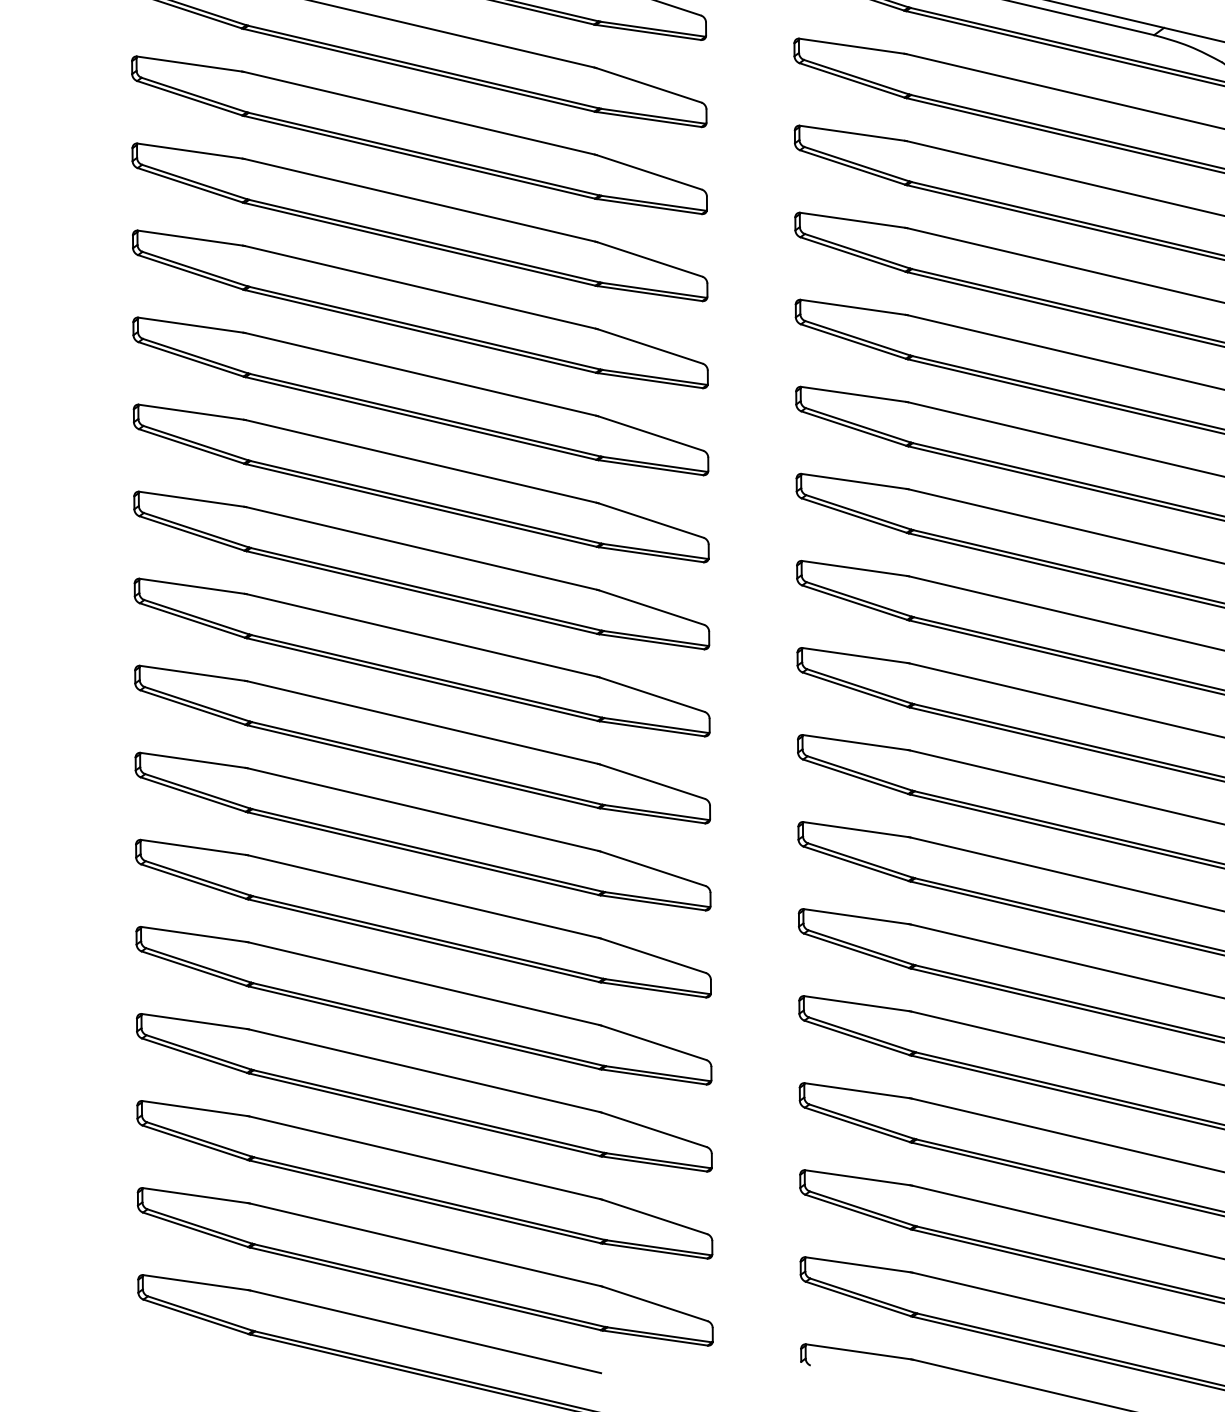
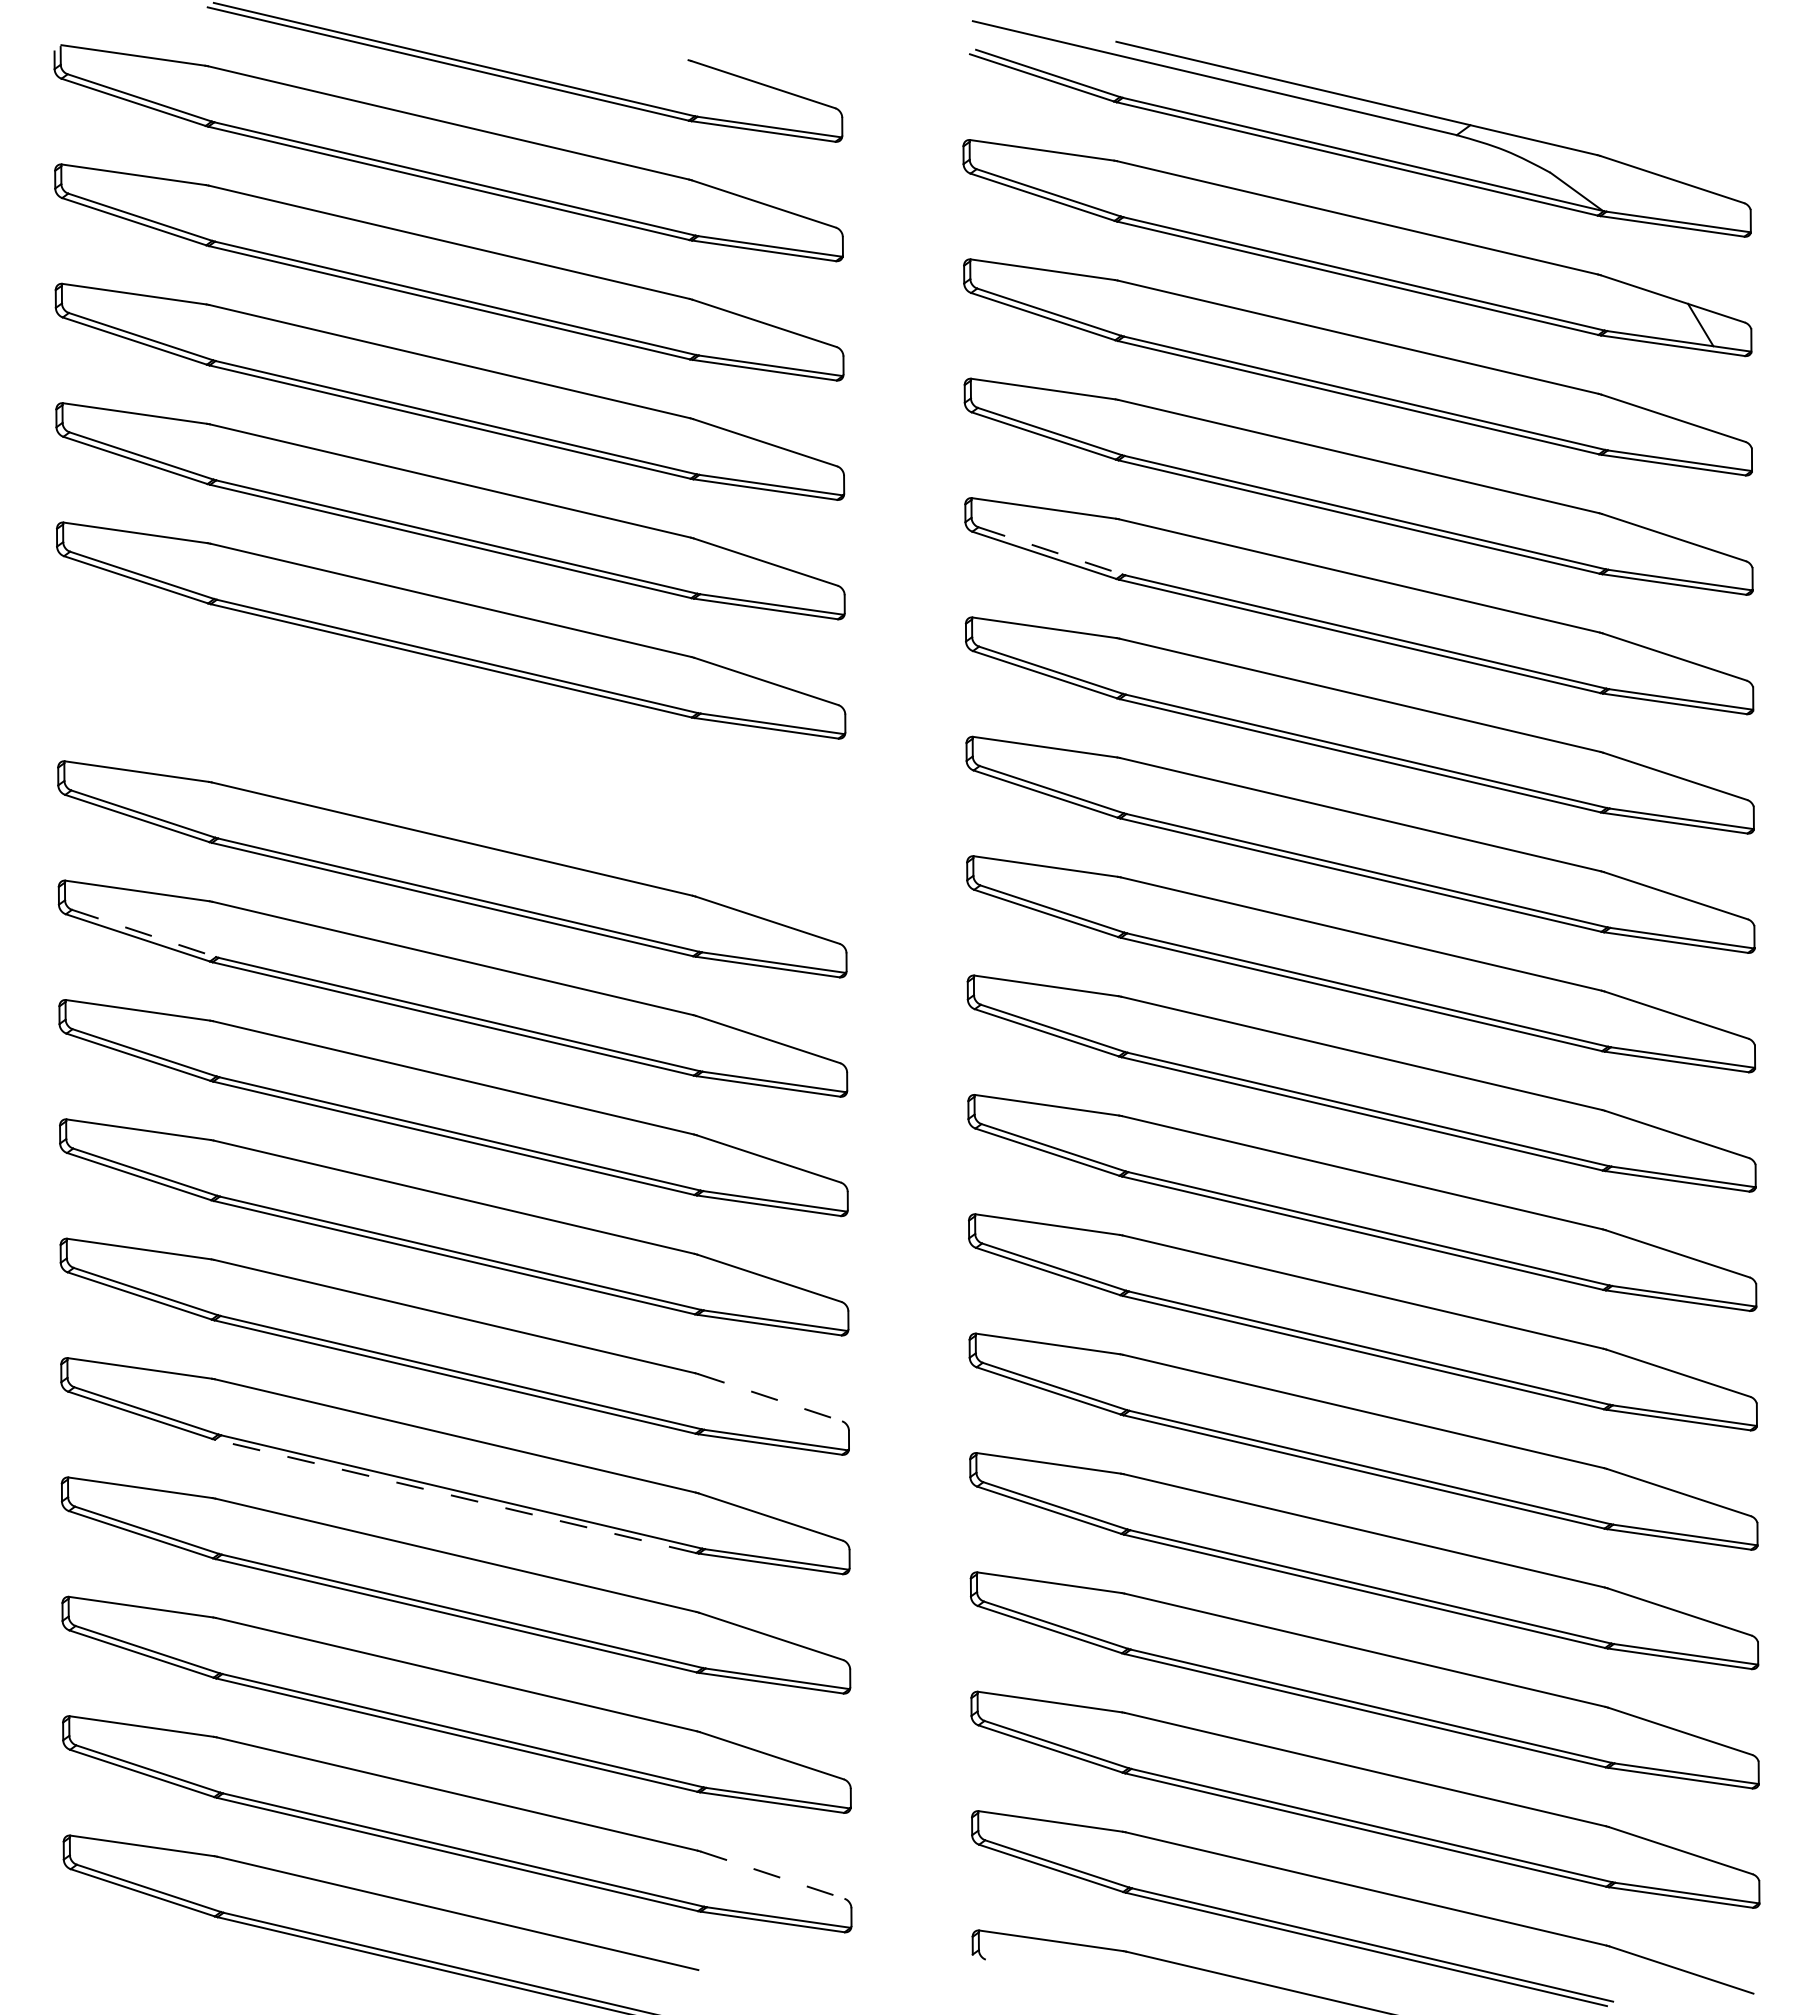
line: (857, 338) -> (1050, 550), solid -> dashed
part: (421, 483) -> (451, 749), removed
line: (197, 617) -> (144, 933), solid -> dashed
line: (653, 955) -> (770, 1397), solid -> dashed
line: (424, 1027) -> (455, 1496), solid -> dashed
line: (655, 1304) -> (772, 1875), solid -> dashed

